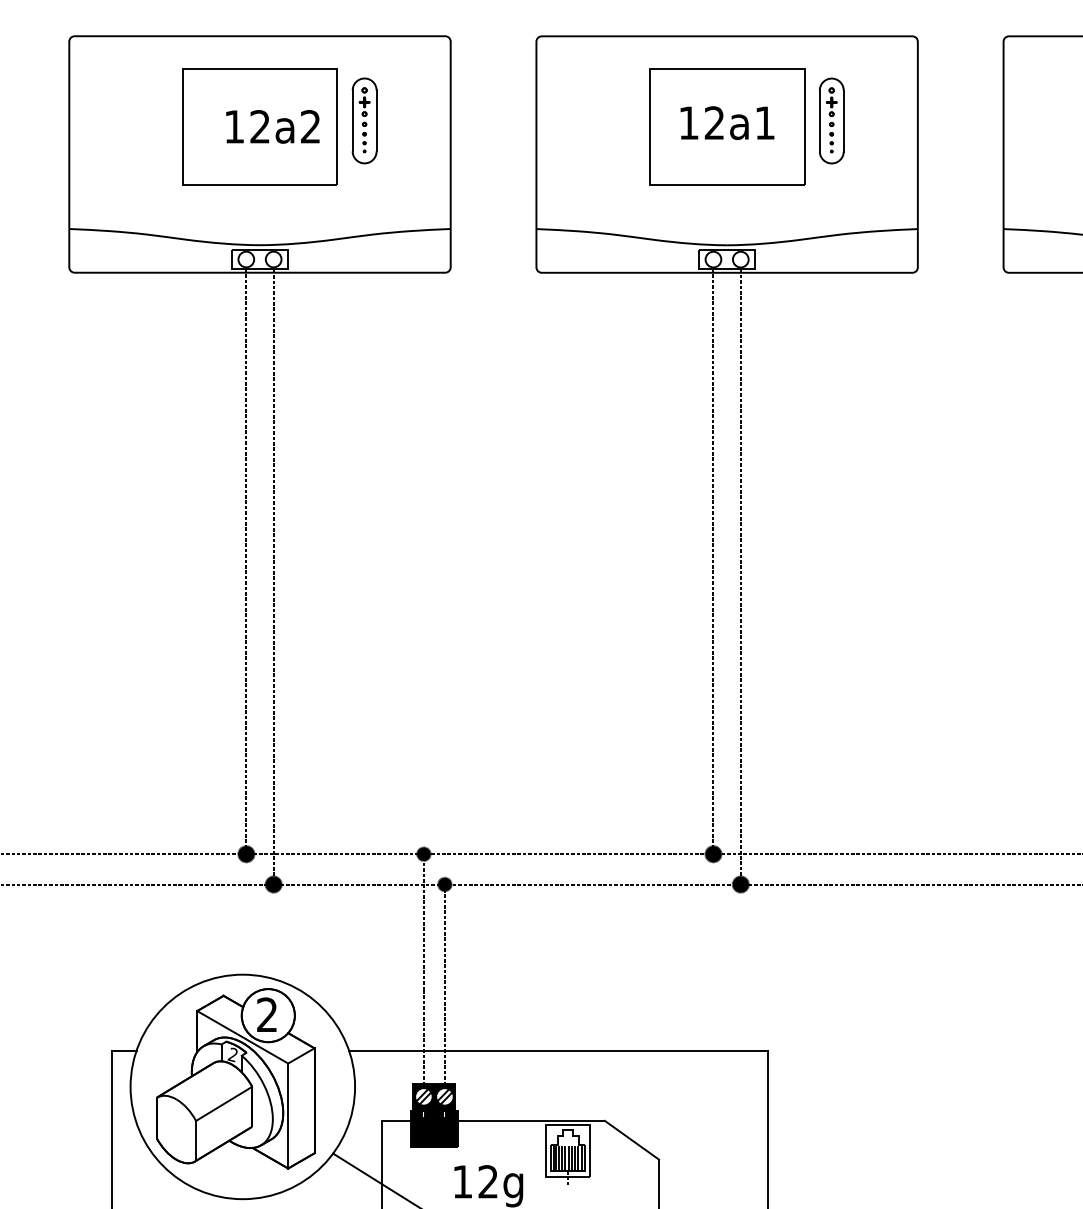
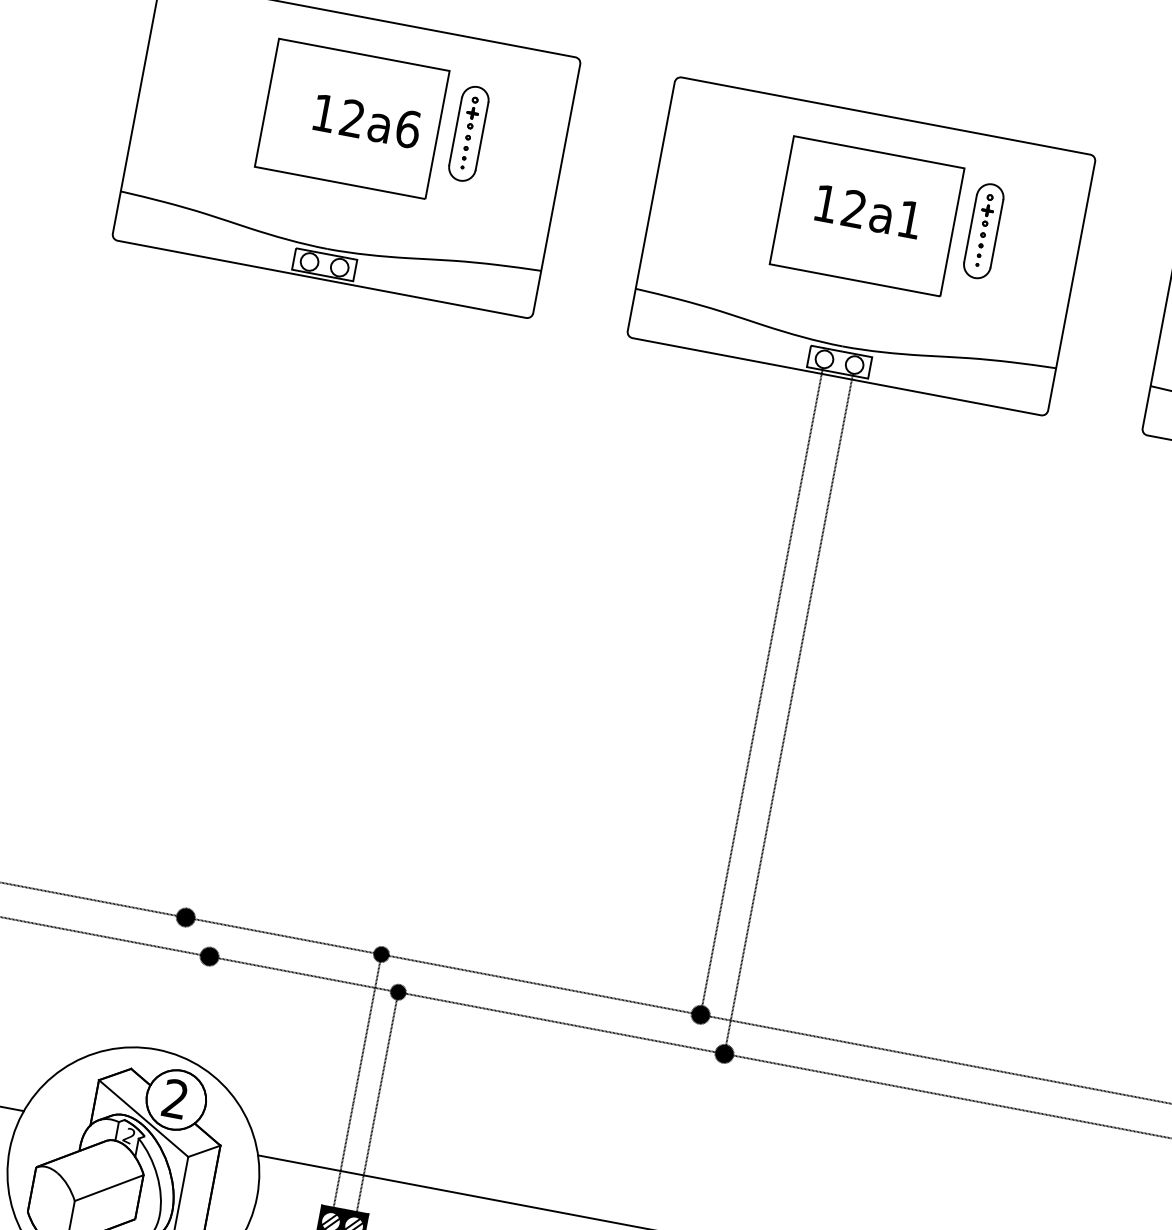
text: (310, 126) -> (408, 128), 12a2 -> 12a6
line: (246, 560) -> (247, 593), removed
line: (273, 575) -> (273, 615), removed

